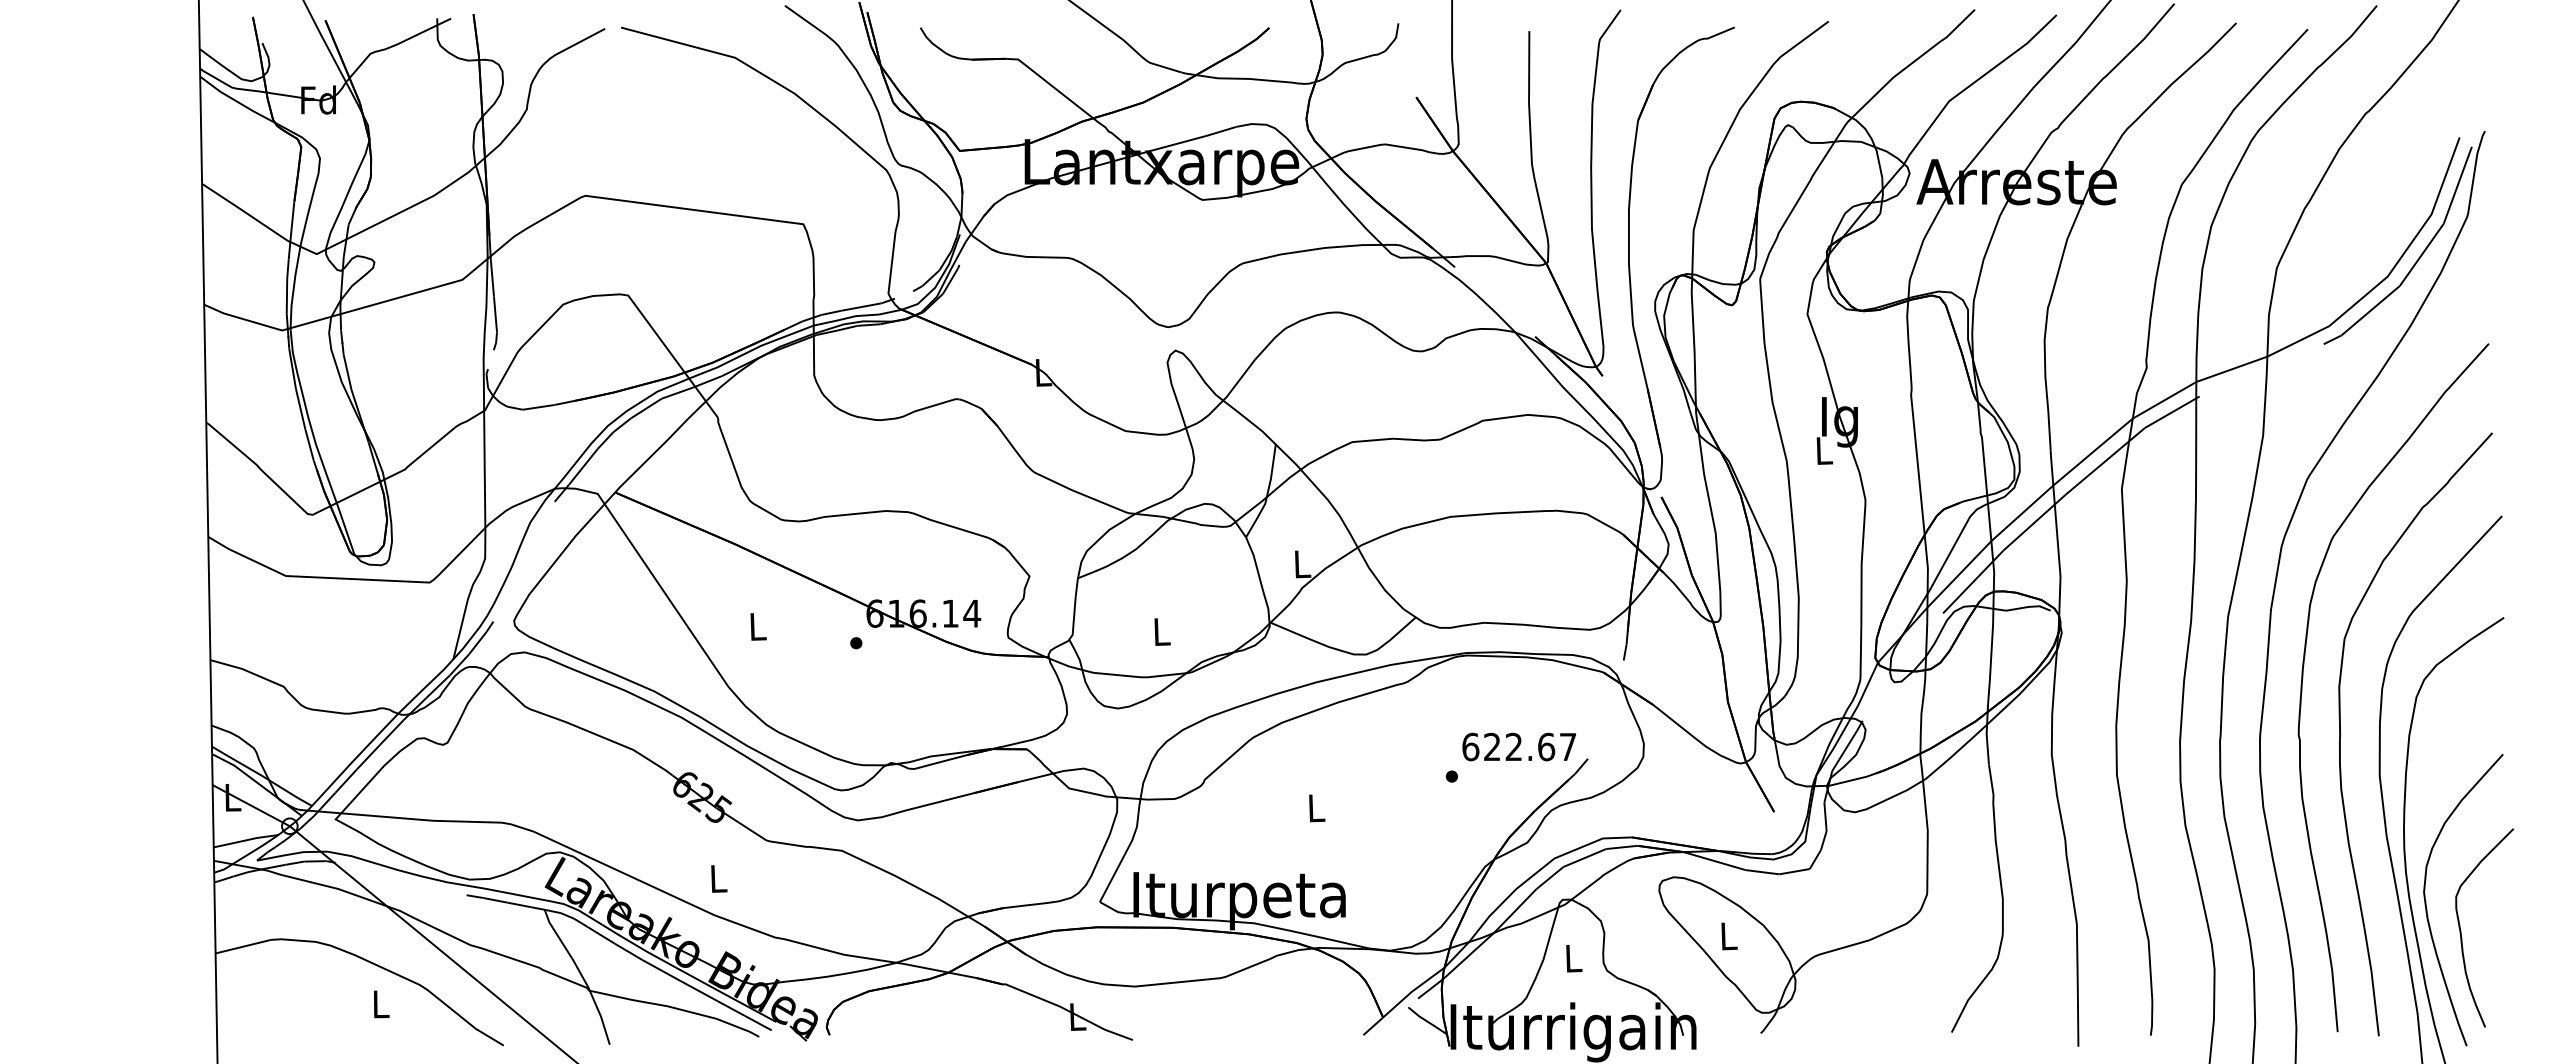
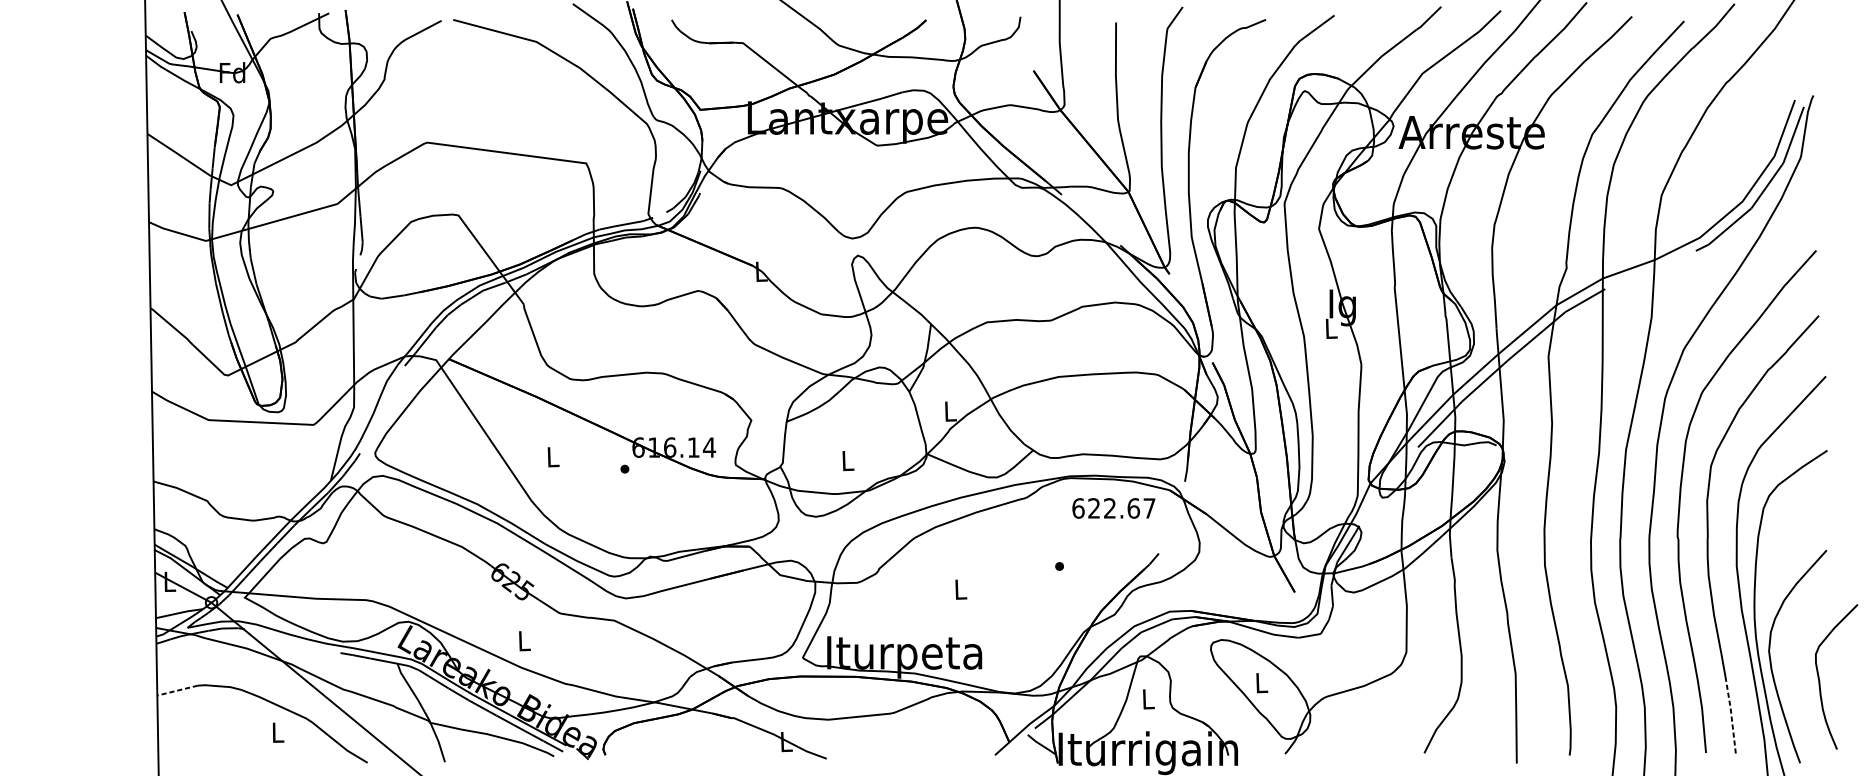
text: (1518, 746) -> (1113, 508), moved
curve: (2461, 930) -> (1819, 678), moved
line: (242, 946) -> (176, 690), solid -> dashed
line: (2372, 981) -> (1731, 716), solid -> dashed

